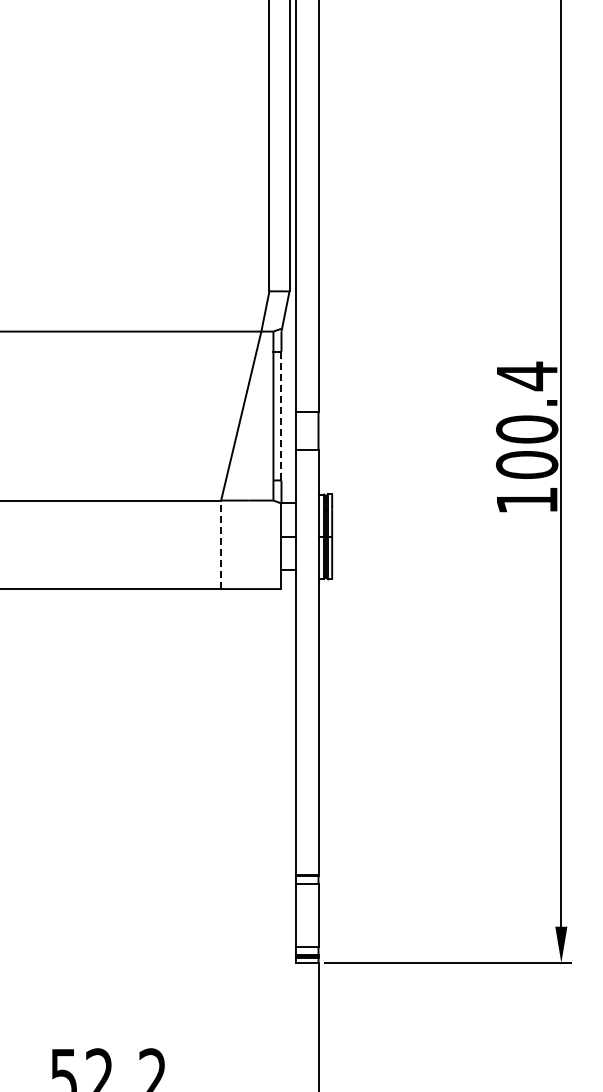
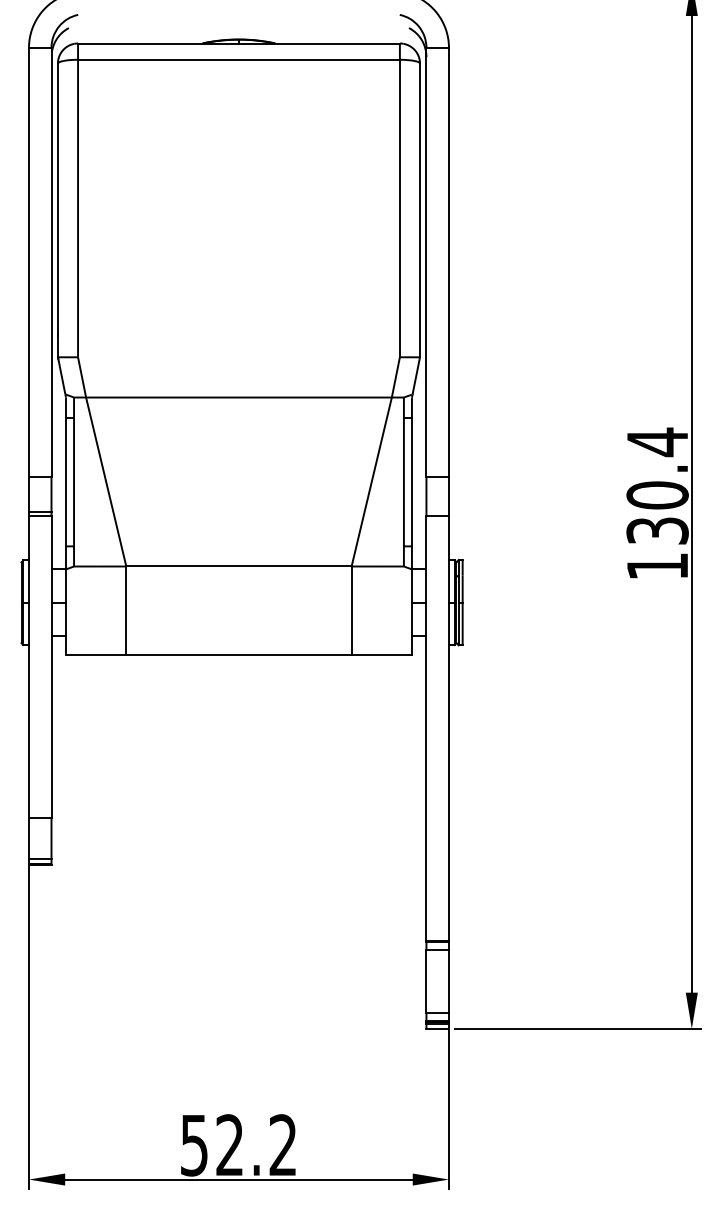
line: (281, 416) -> (411, 482), dashed -> solid
text: (527, 464) -> (657, 530), 100.4 -> 130.4
line: (221, 544) -> (351, 610), dashed -> solid

